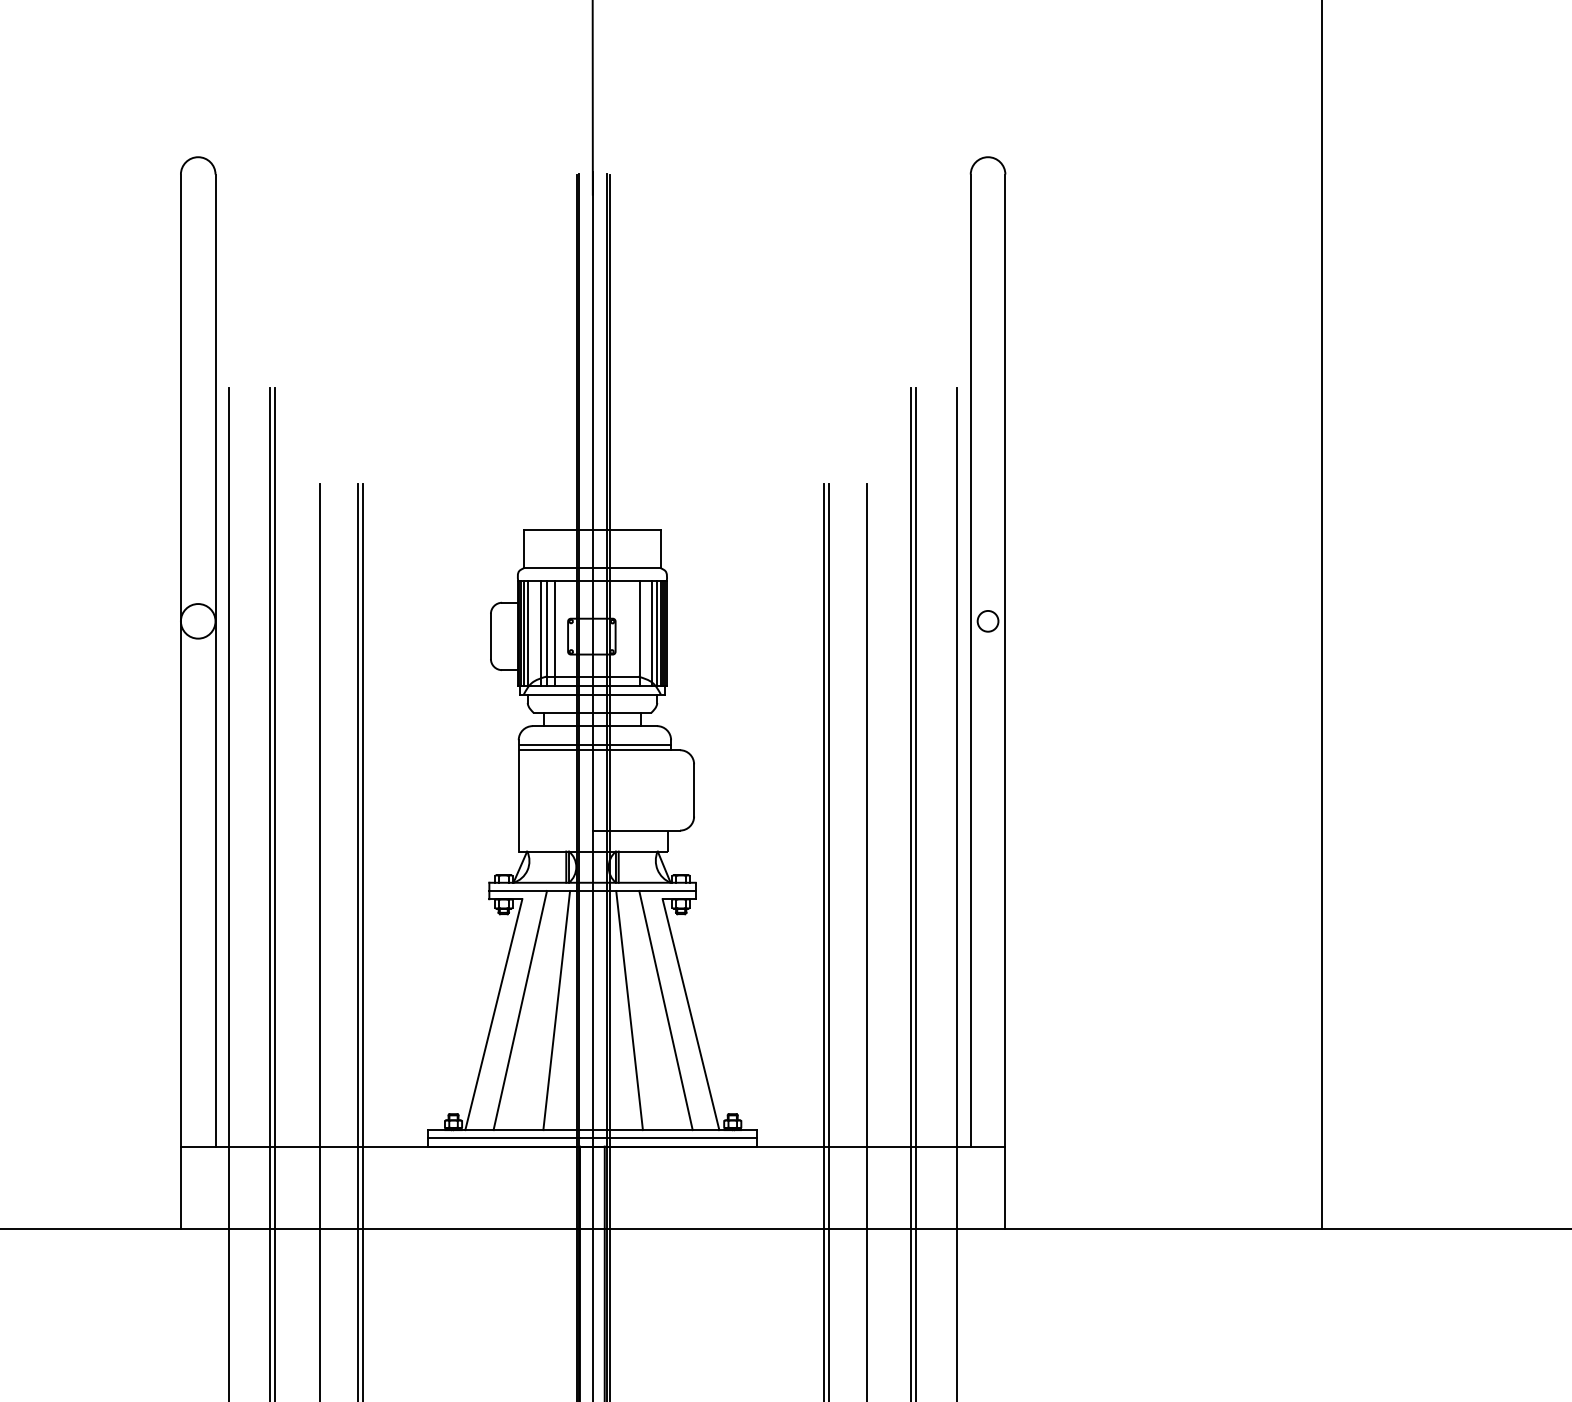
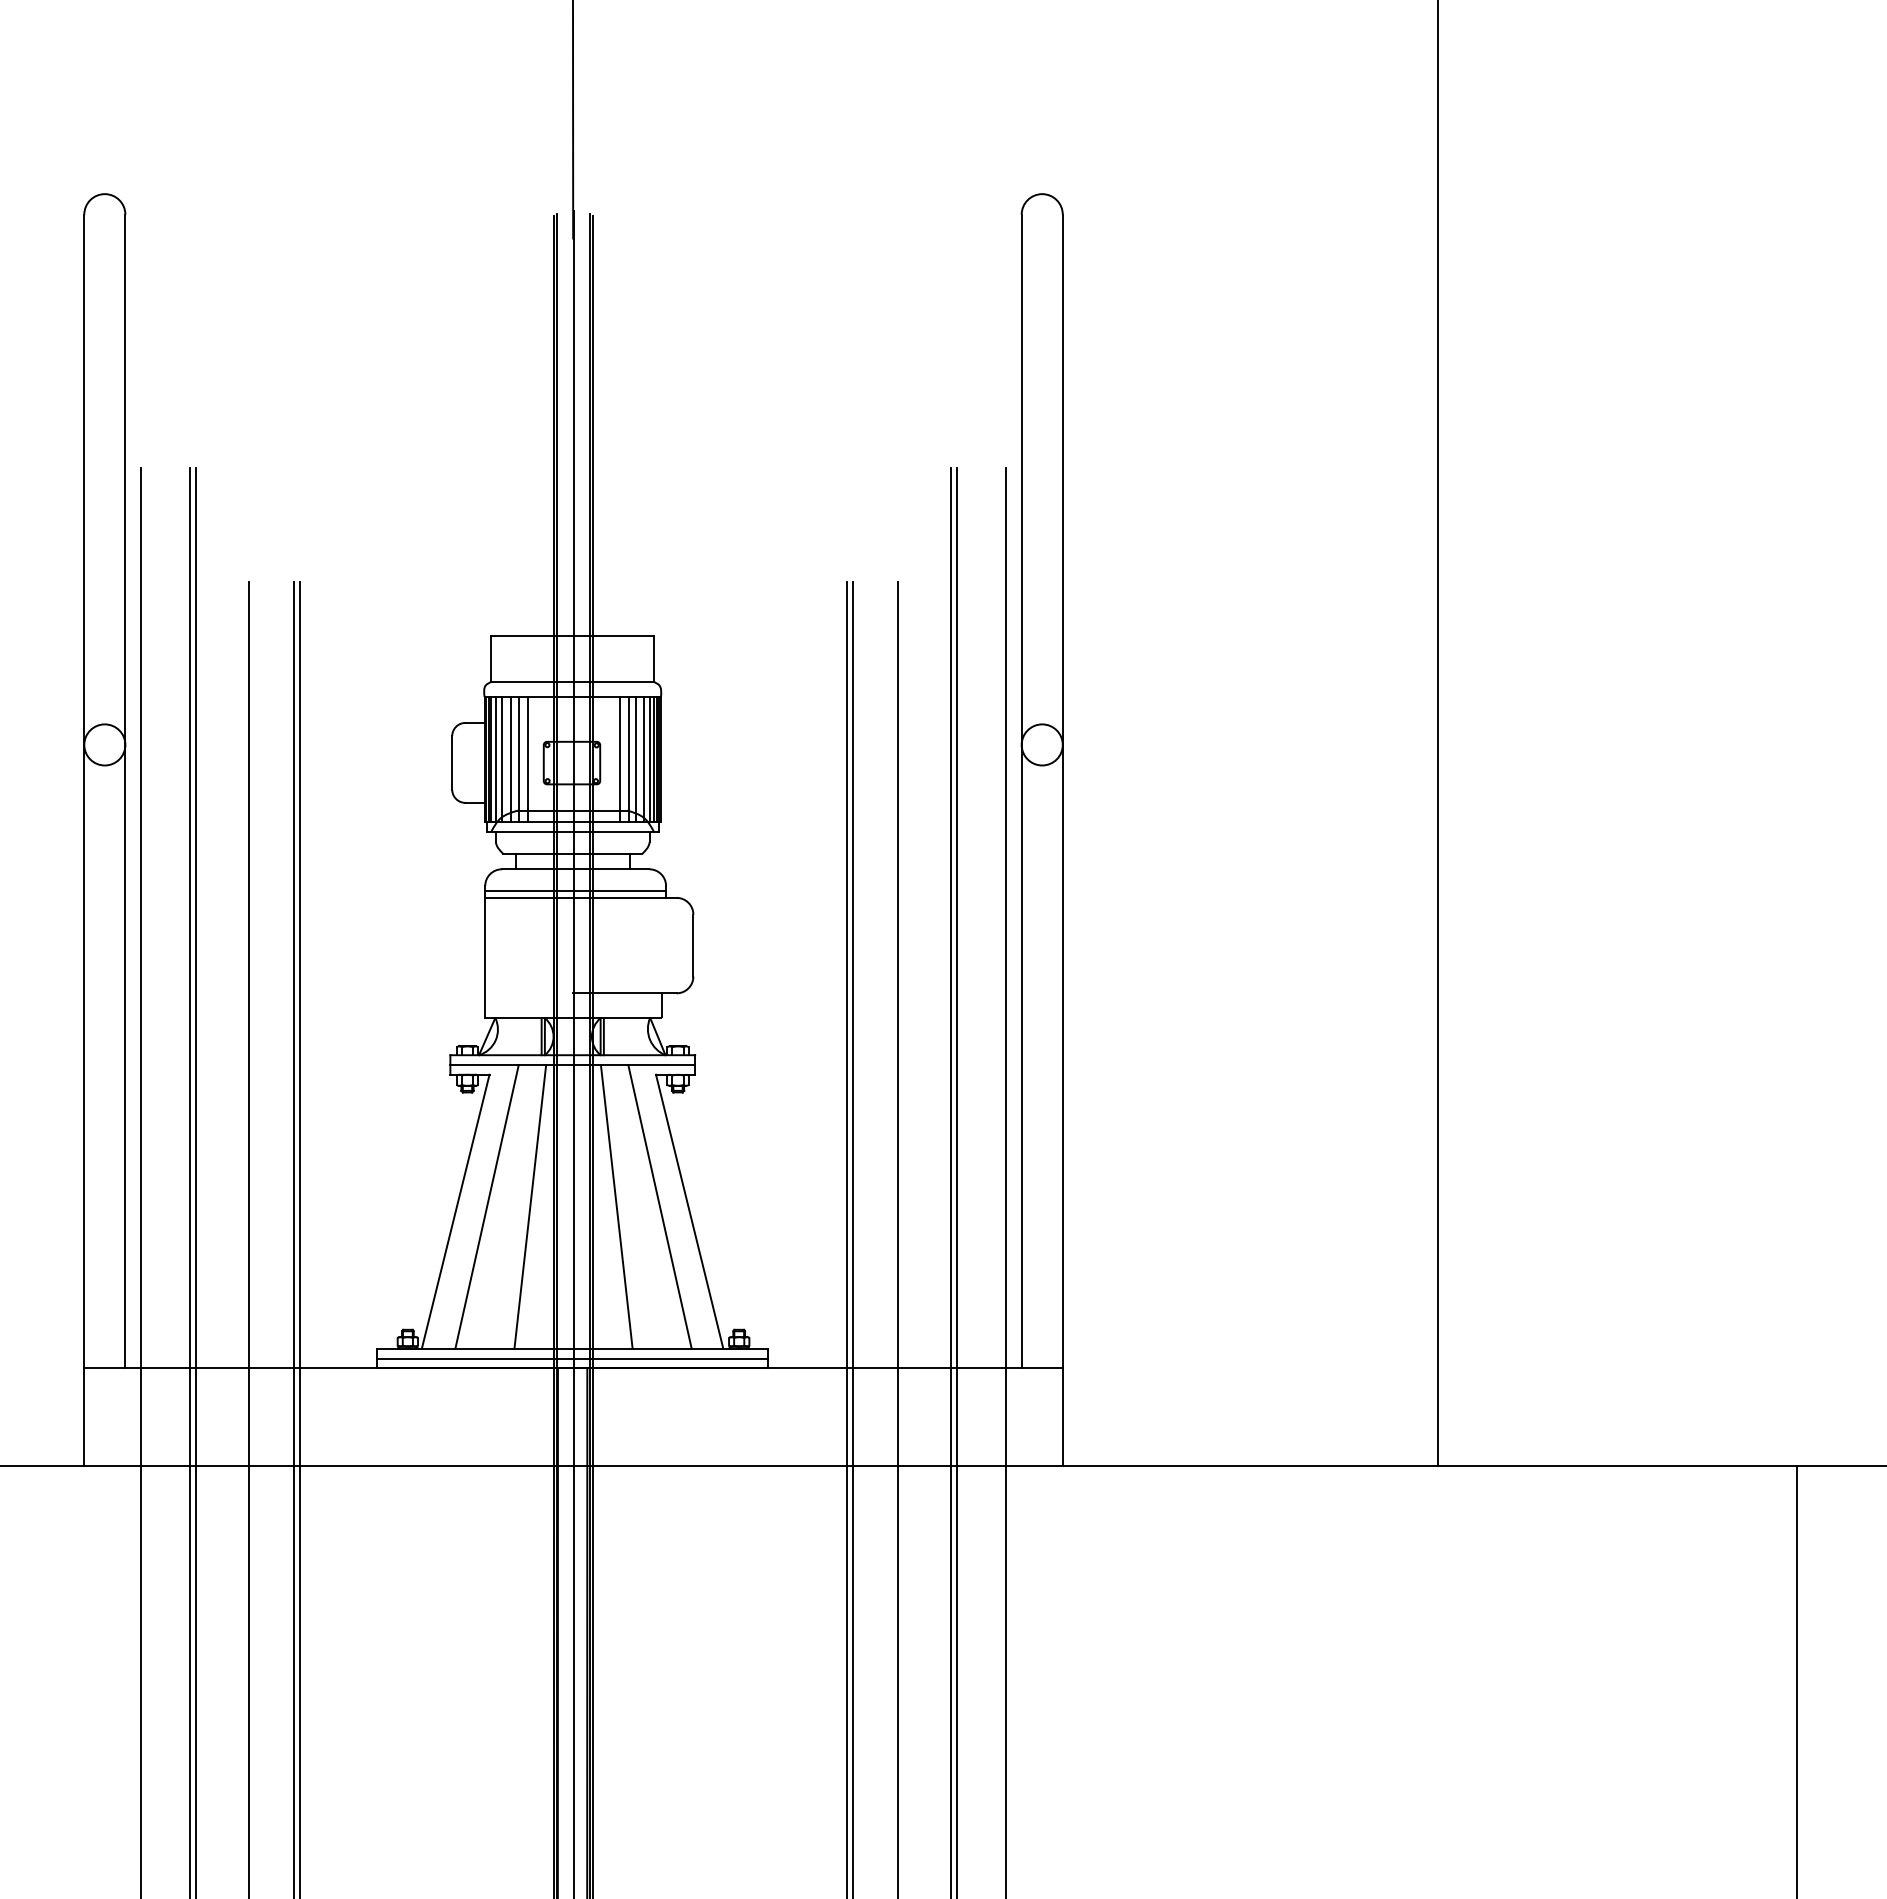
circle: (987, 620) -> (1041, 744), size x1.67
line: (533, 632) -> (502, 758), added
line: (632, 632) -> (620, 758), added
line: (646, 632) -> (636, 758), added

